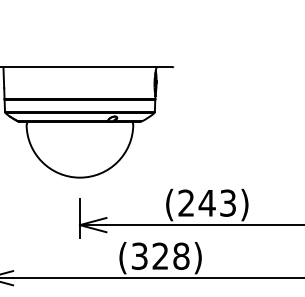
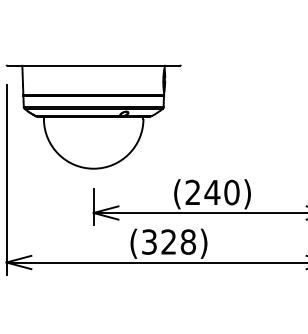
text: (227, 203) -> (231, 192), (243) -> (240)

